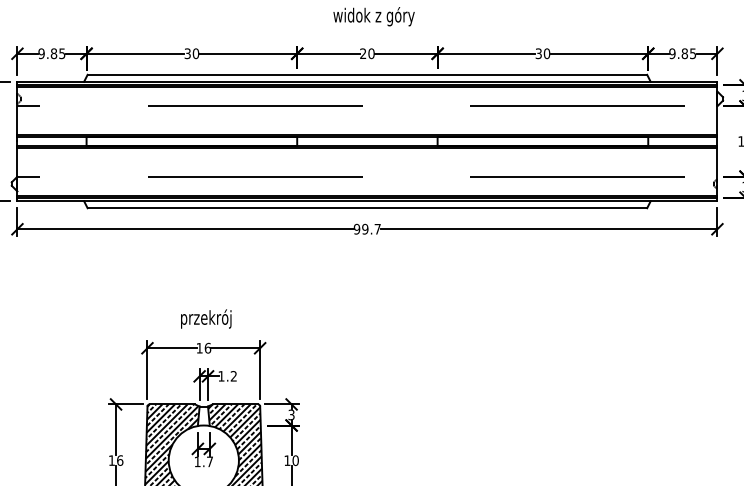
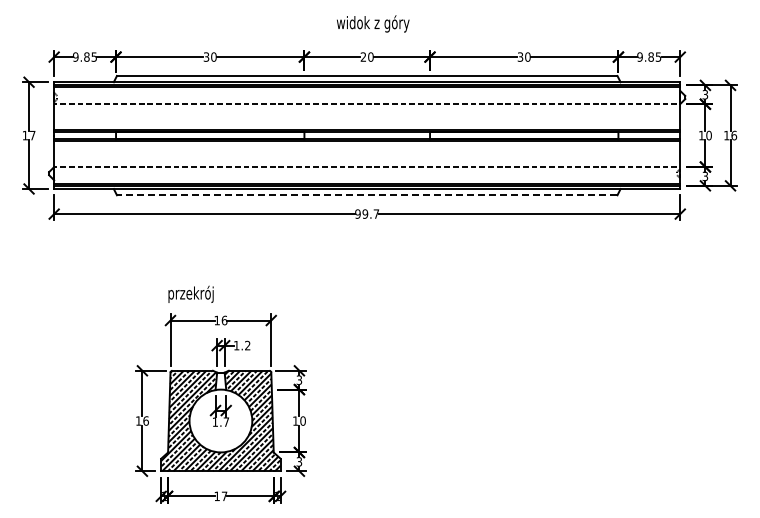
line: (366, 208) -> (366, 195), solid -> dashed
text: (205, 318) -> (190, 293), moved

